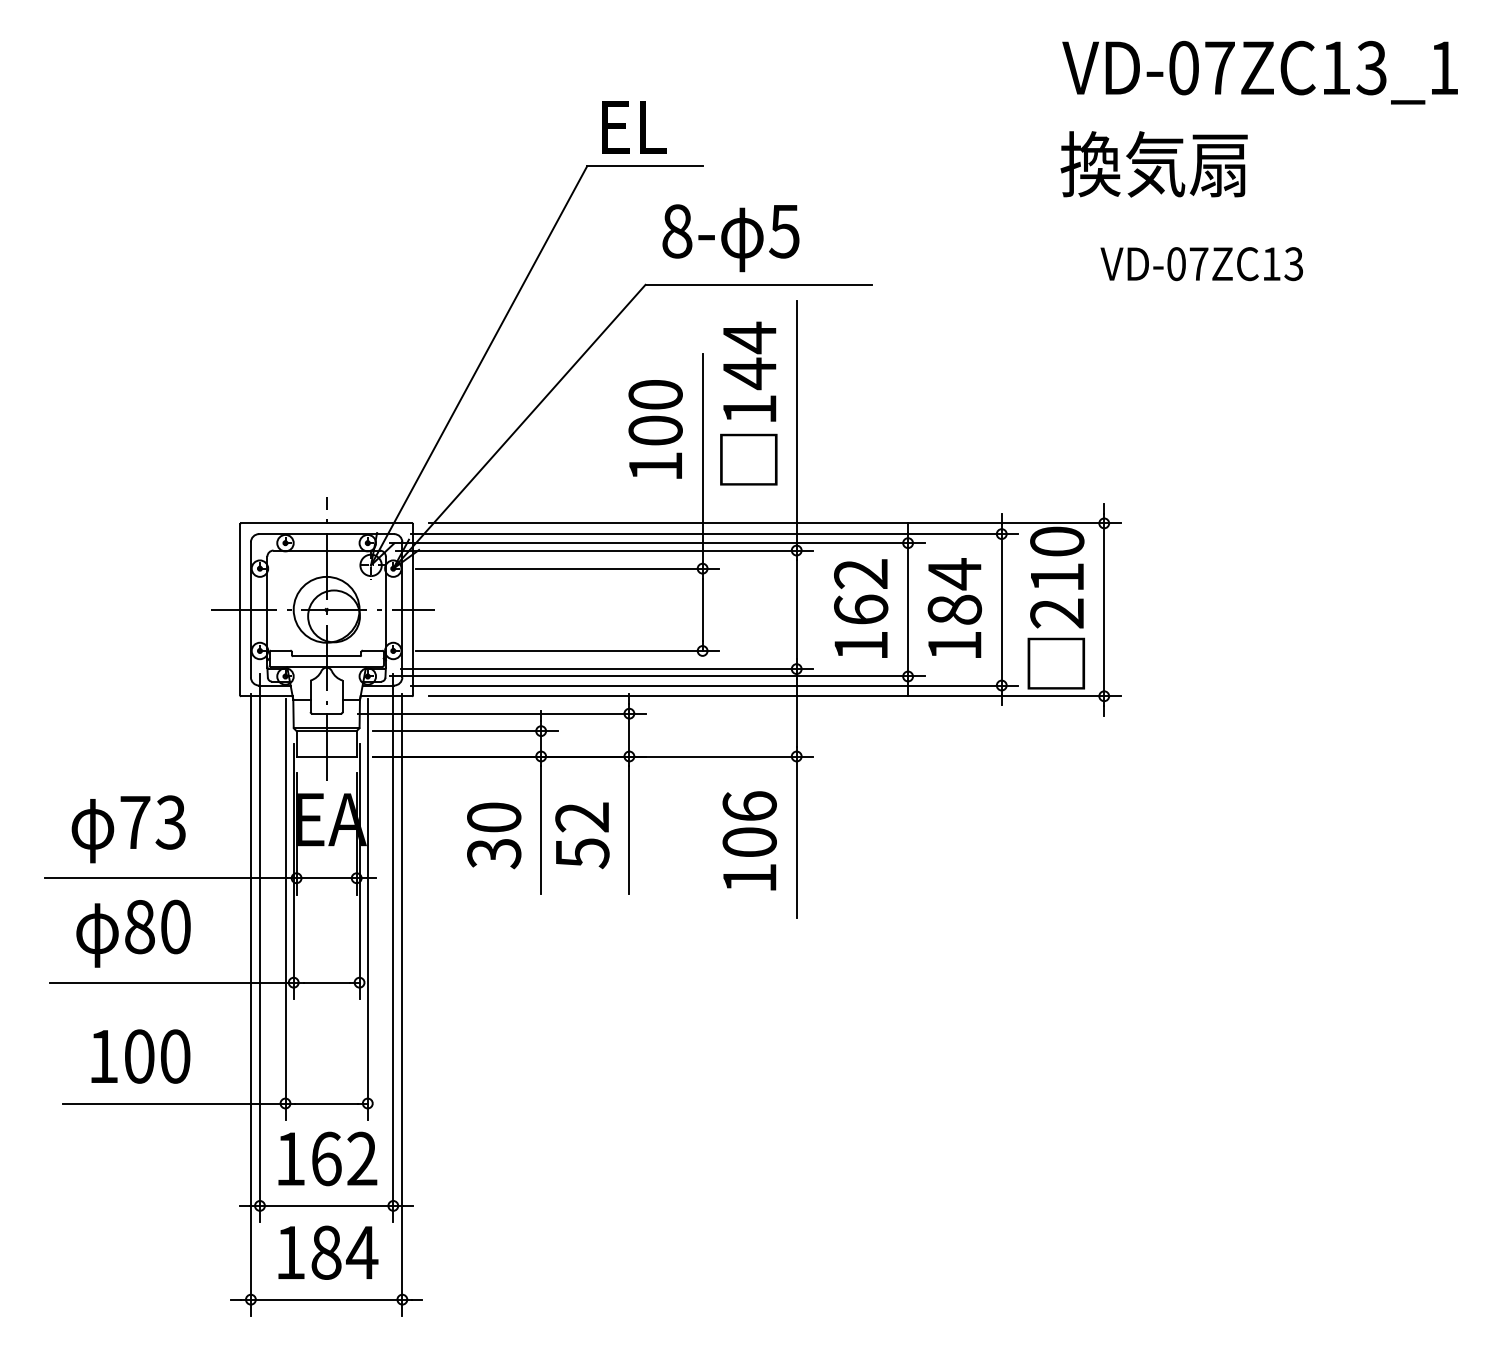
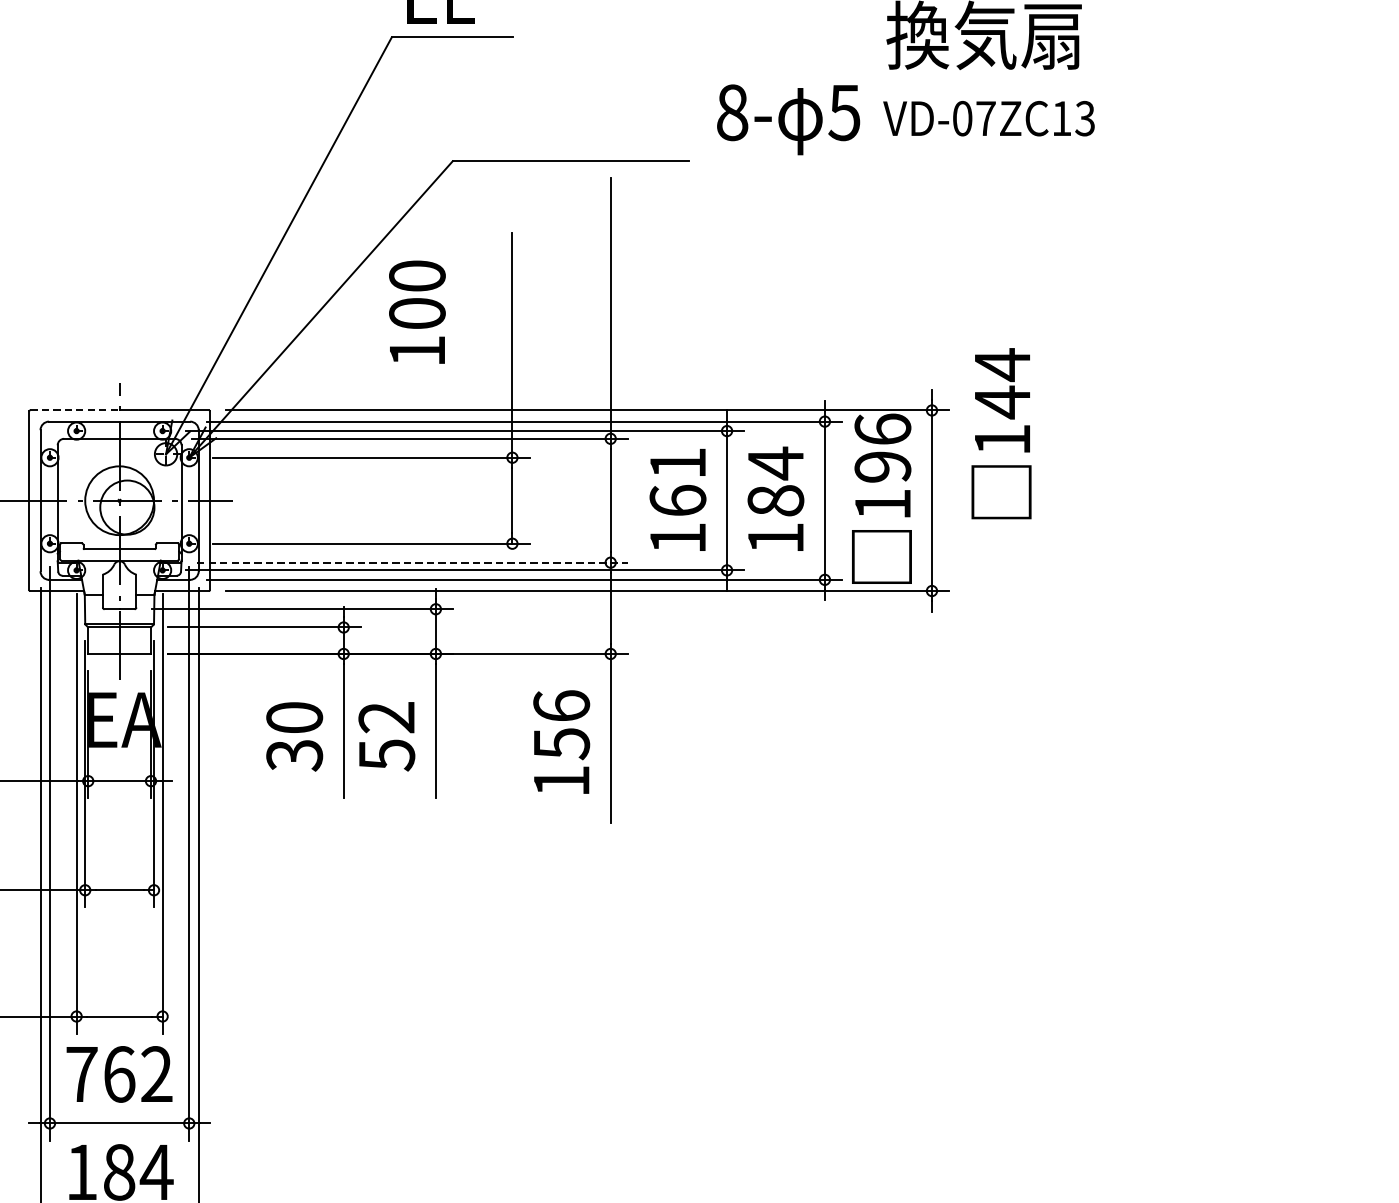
text: (730, 238) -> (788, 120), moved
text: (1201, 264) -> (988, 119), moved
text: (748, 403) -> (1001, 433), moved
text: (655, 429) -> (417, 312), moved
line: (283, 523) -> (74, 410), solid -> dashed
text: (860, 573) -> (677, 462), 162 -> 161
text: (1057, 577) -> (883, 466), 210 -> 196
line: (607, 669) -> (413, 563), solid -> dashed
text: (749, 842) -> (561, 743), 106 -> 156
text: (290, 1158) -> (81, 1073), 162 -> 762

